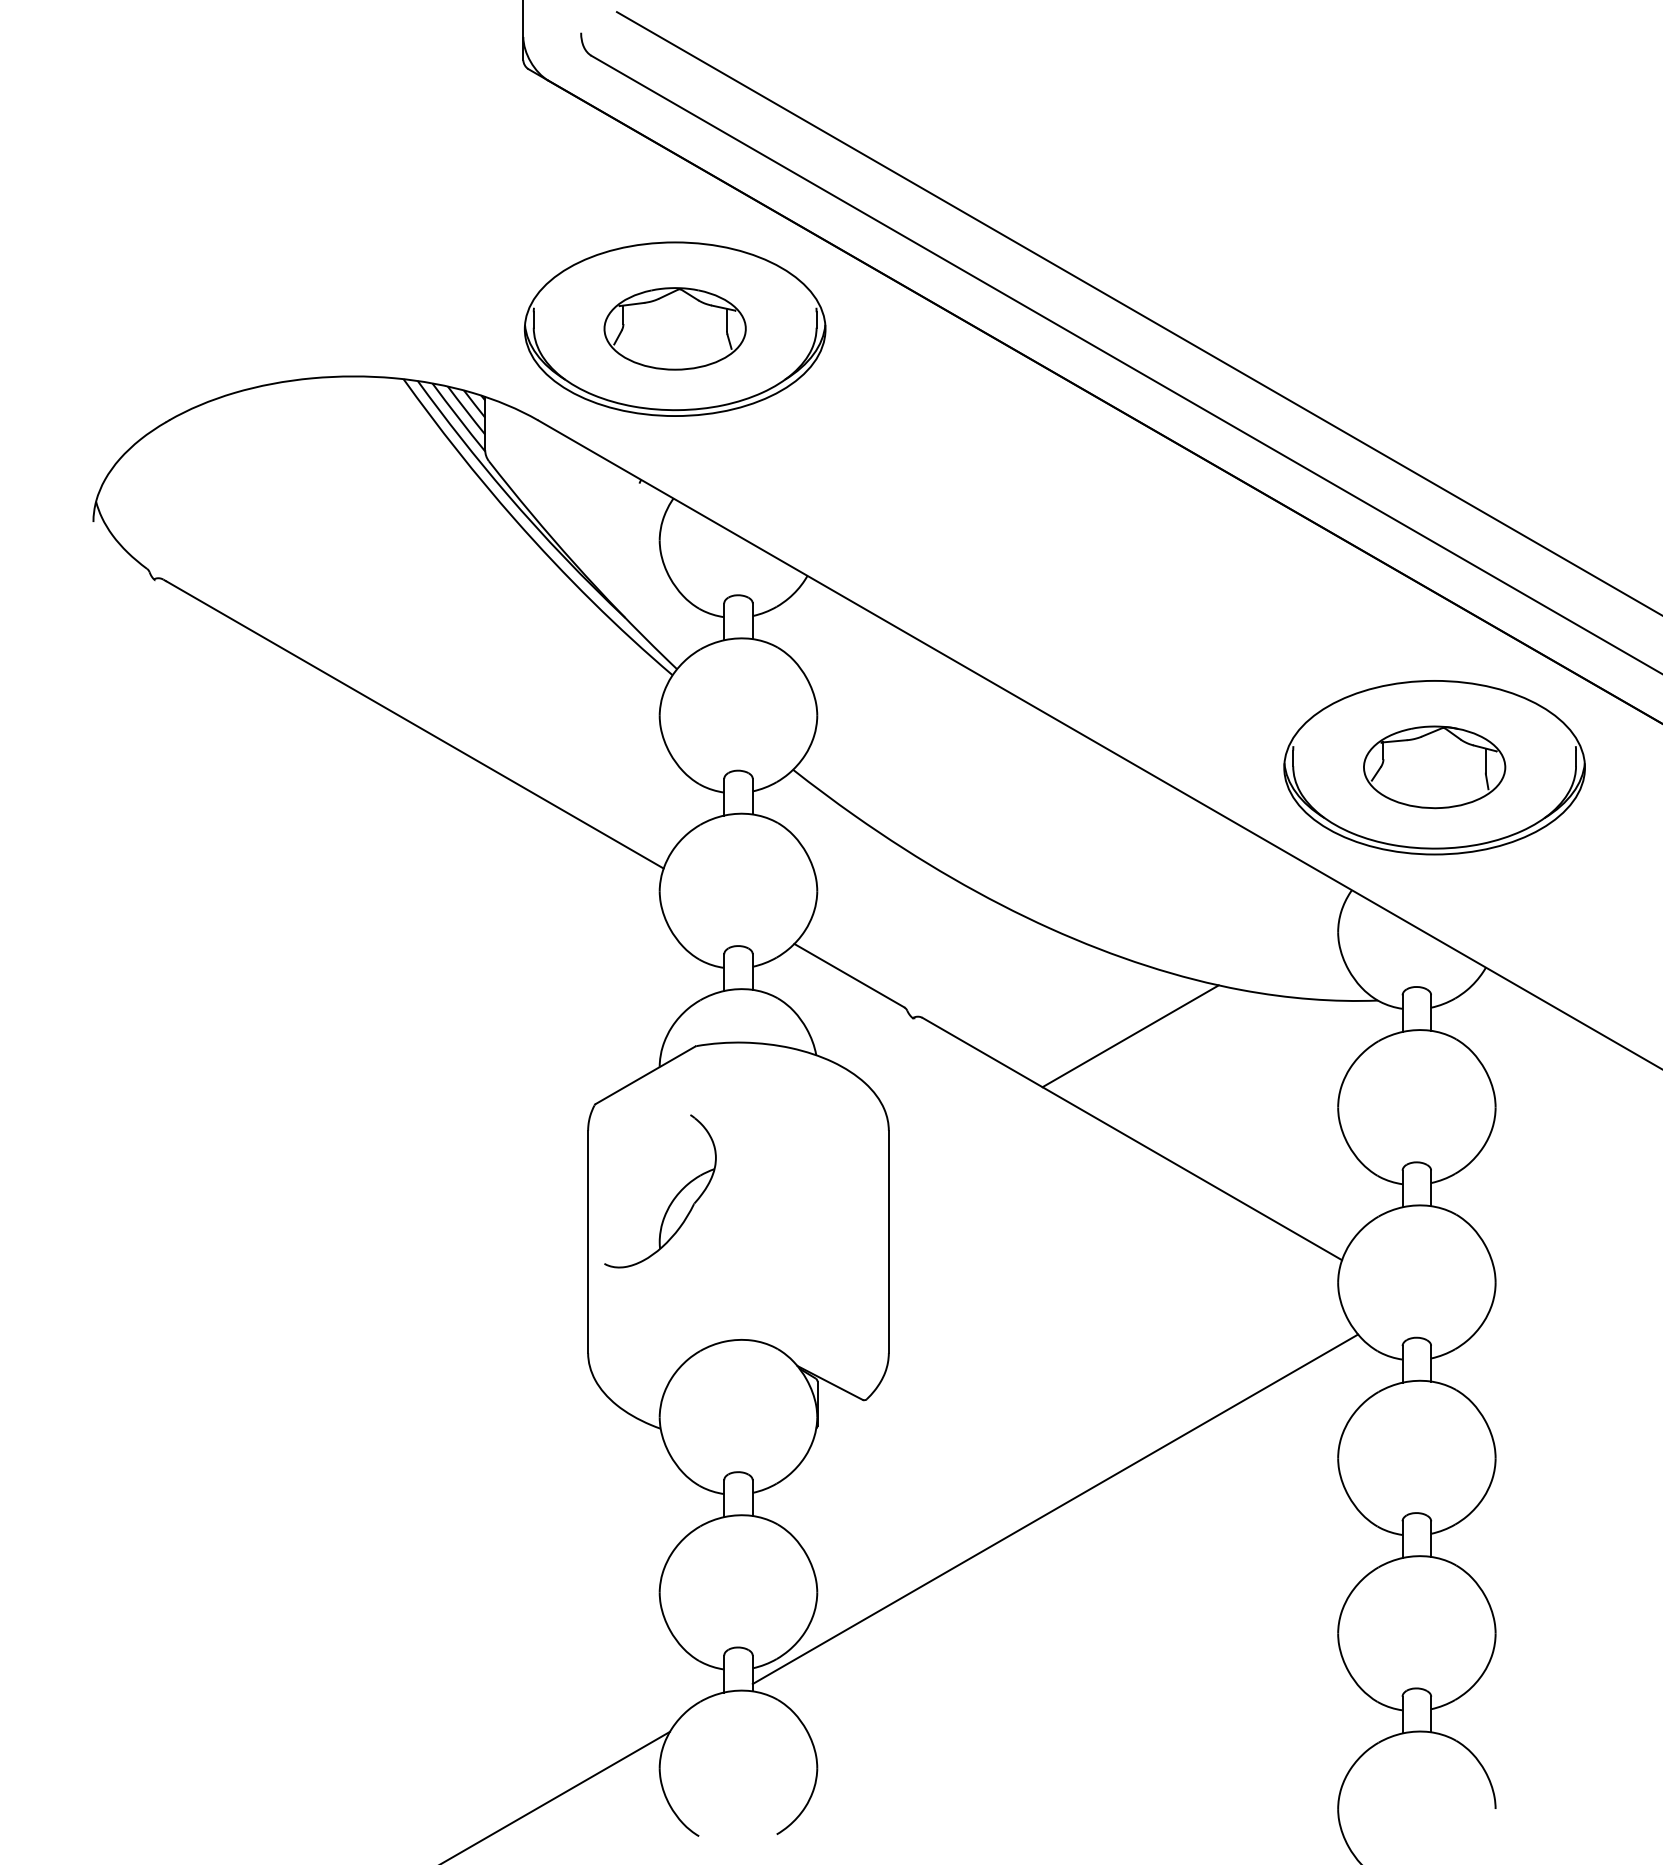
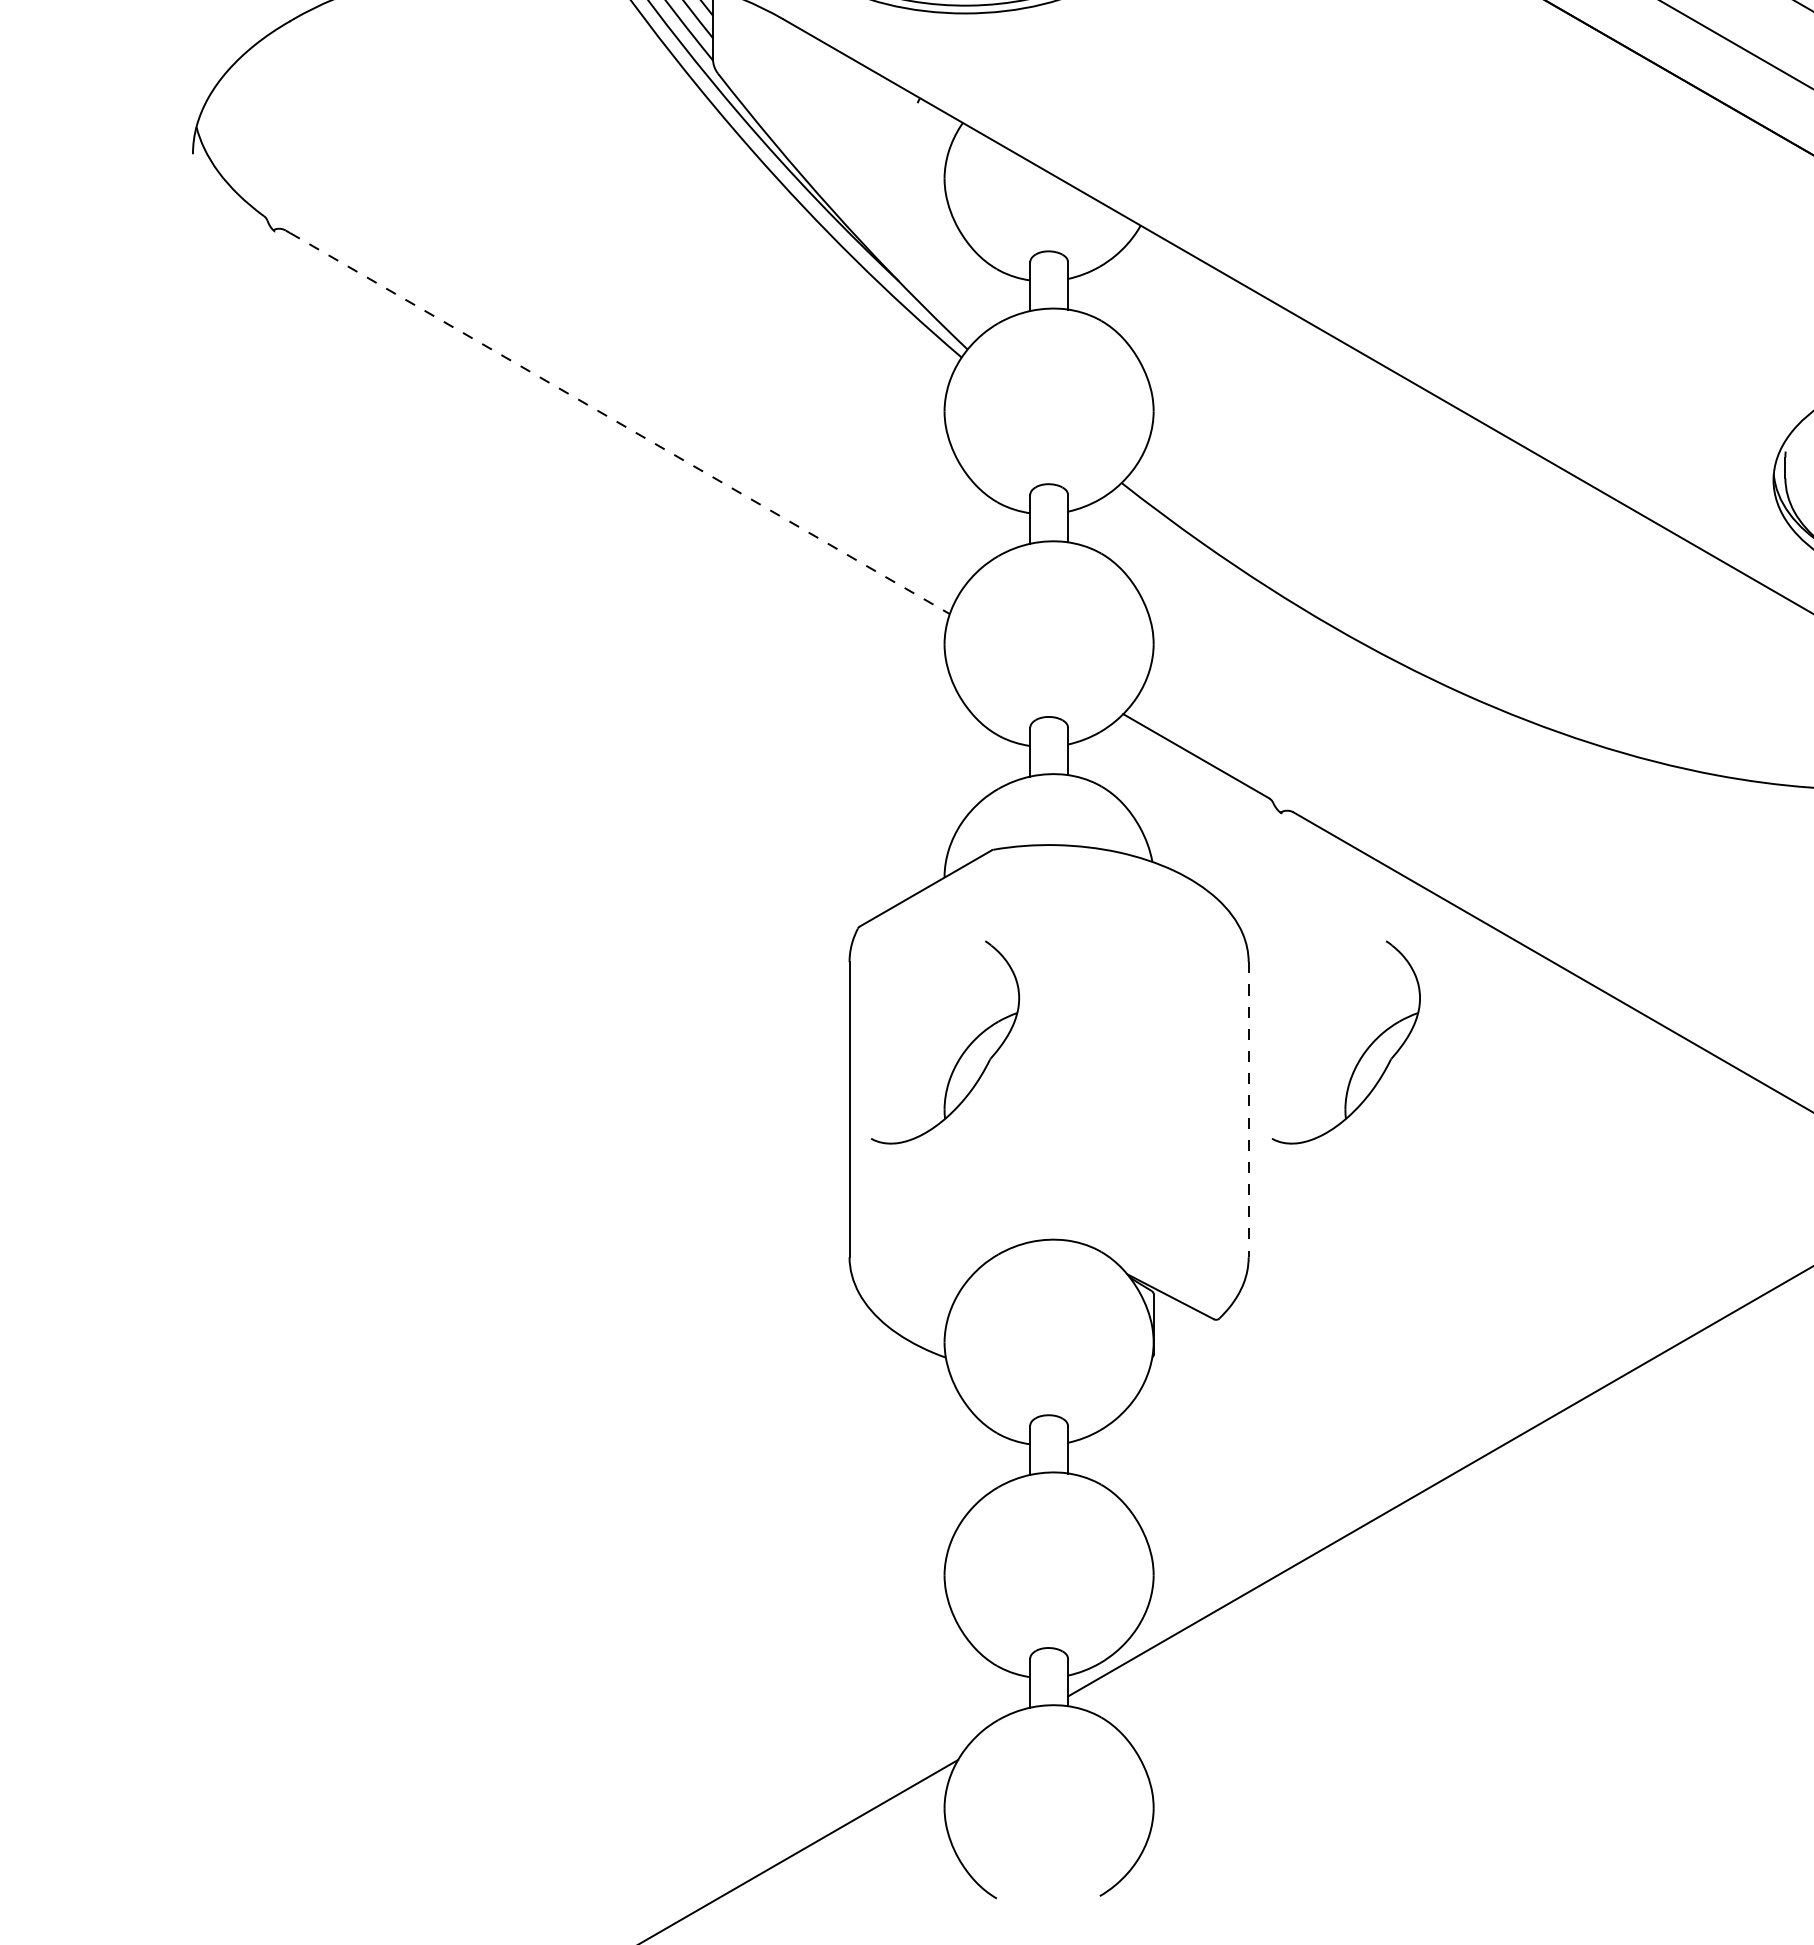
line: (415, 725) -> (620, 424), solid -> dashed
line: (1130, 1036) -> (1569, 836), removed
part: (974, 1199) -> (1362, 1053), added
line: (888, 1242) -> (1248, 1110), solid -> dashed

